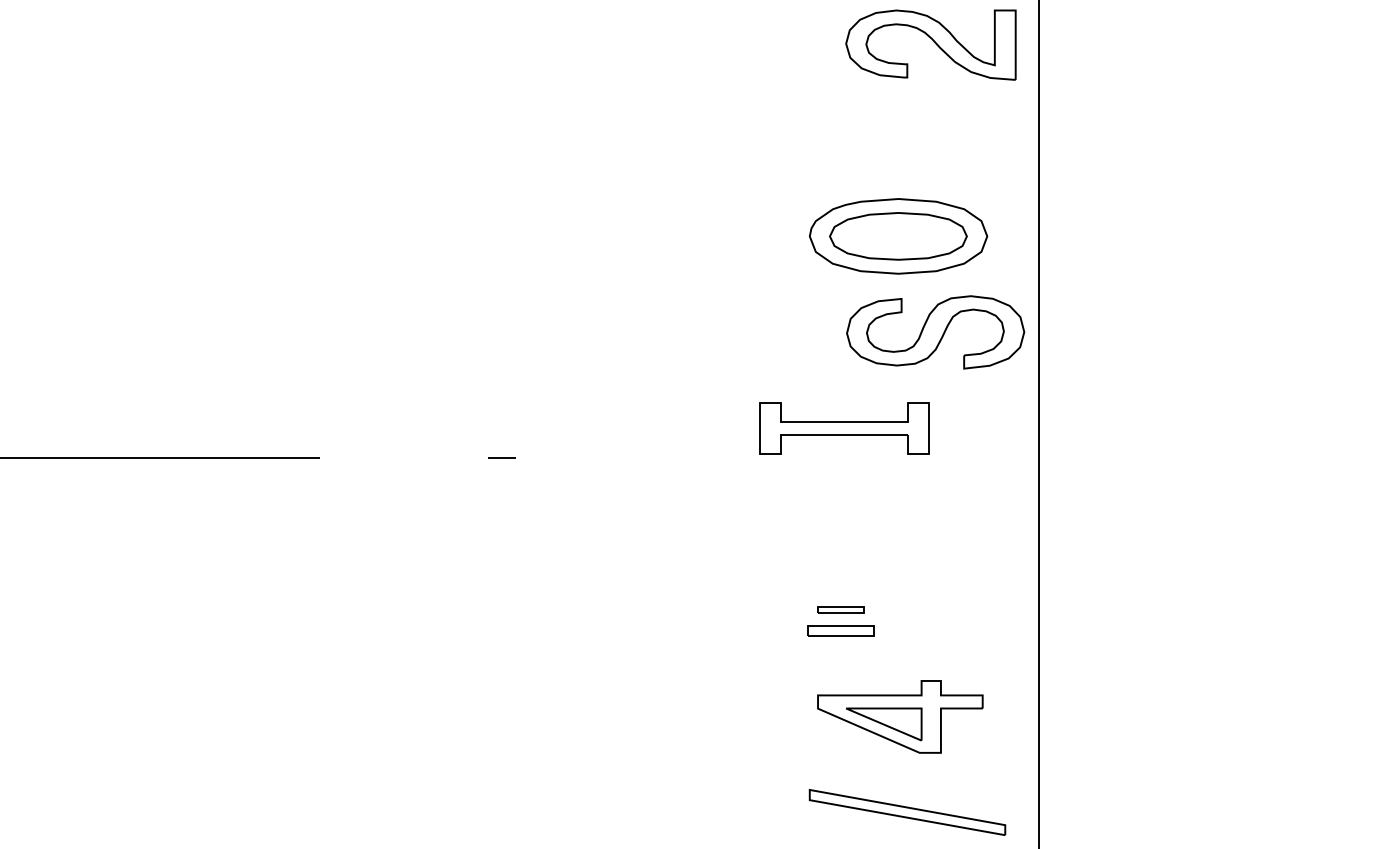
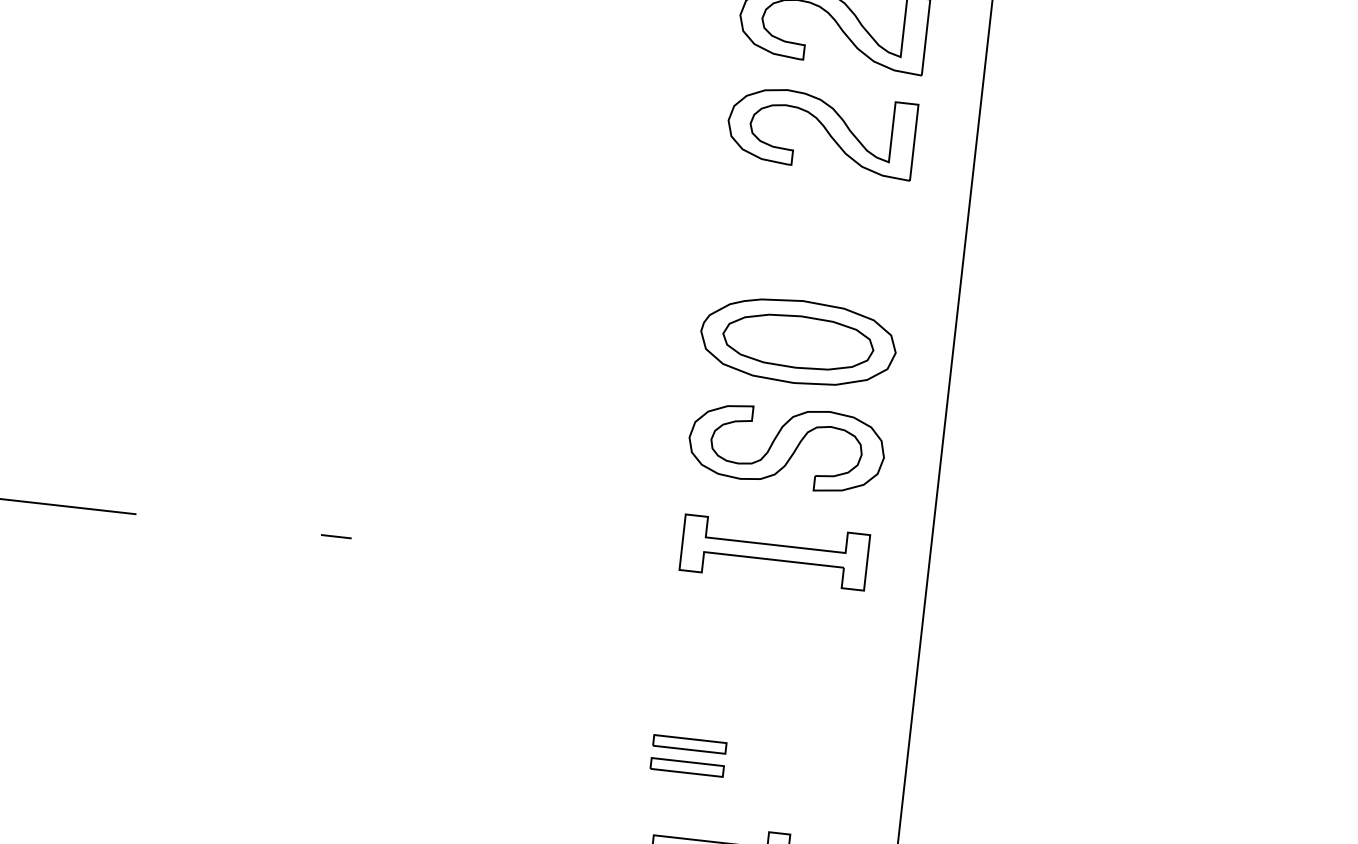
part: (930, 44) -> (820, 131), moved
part: (935, 332) -> (786, 447), moved
part: (844, 428) -> (774, 552), moved
part: (840, 609) -> (688, 743), size x1.43

